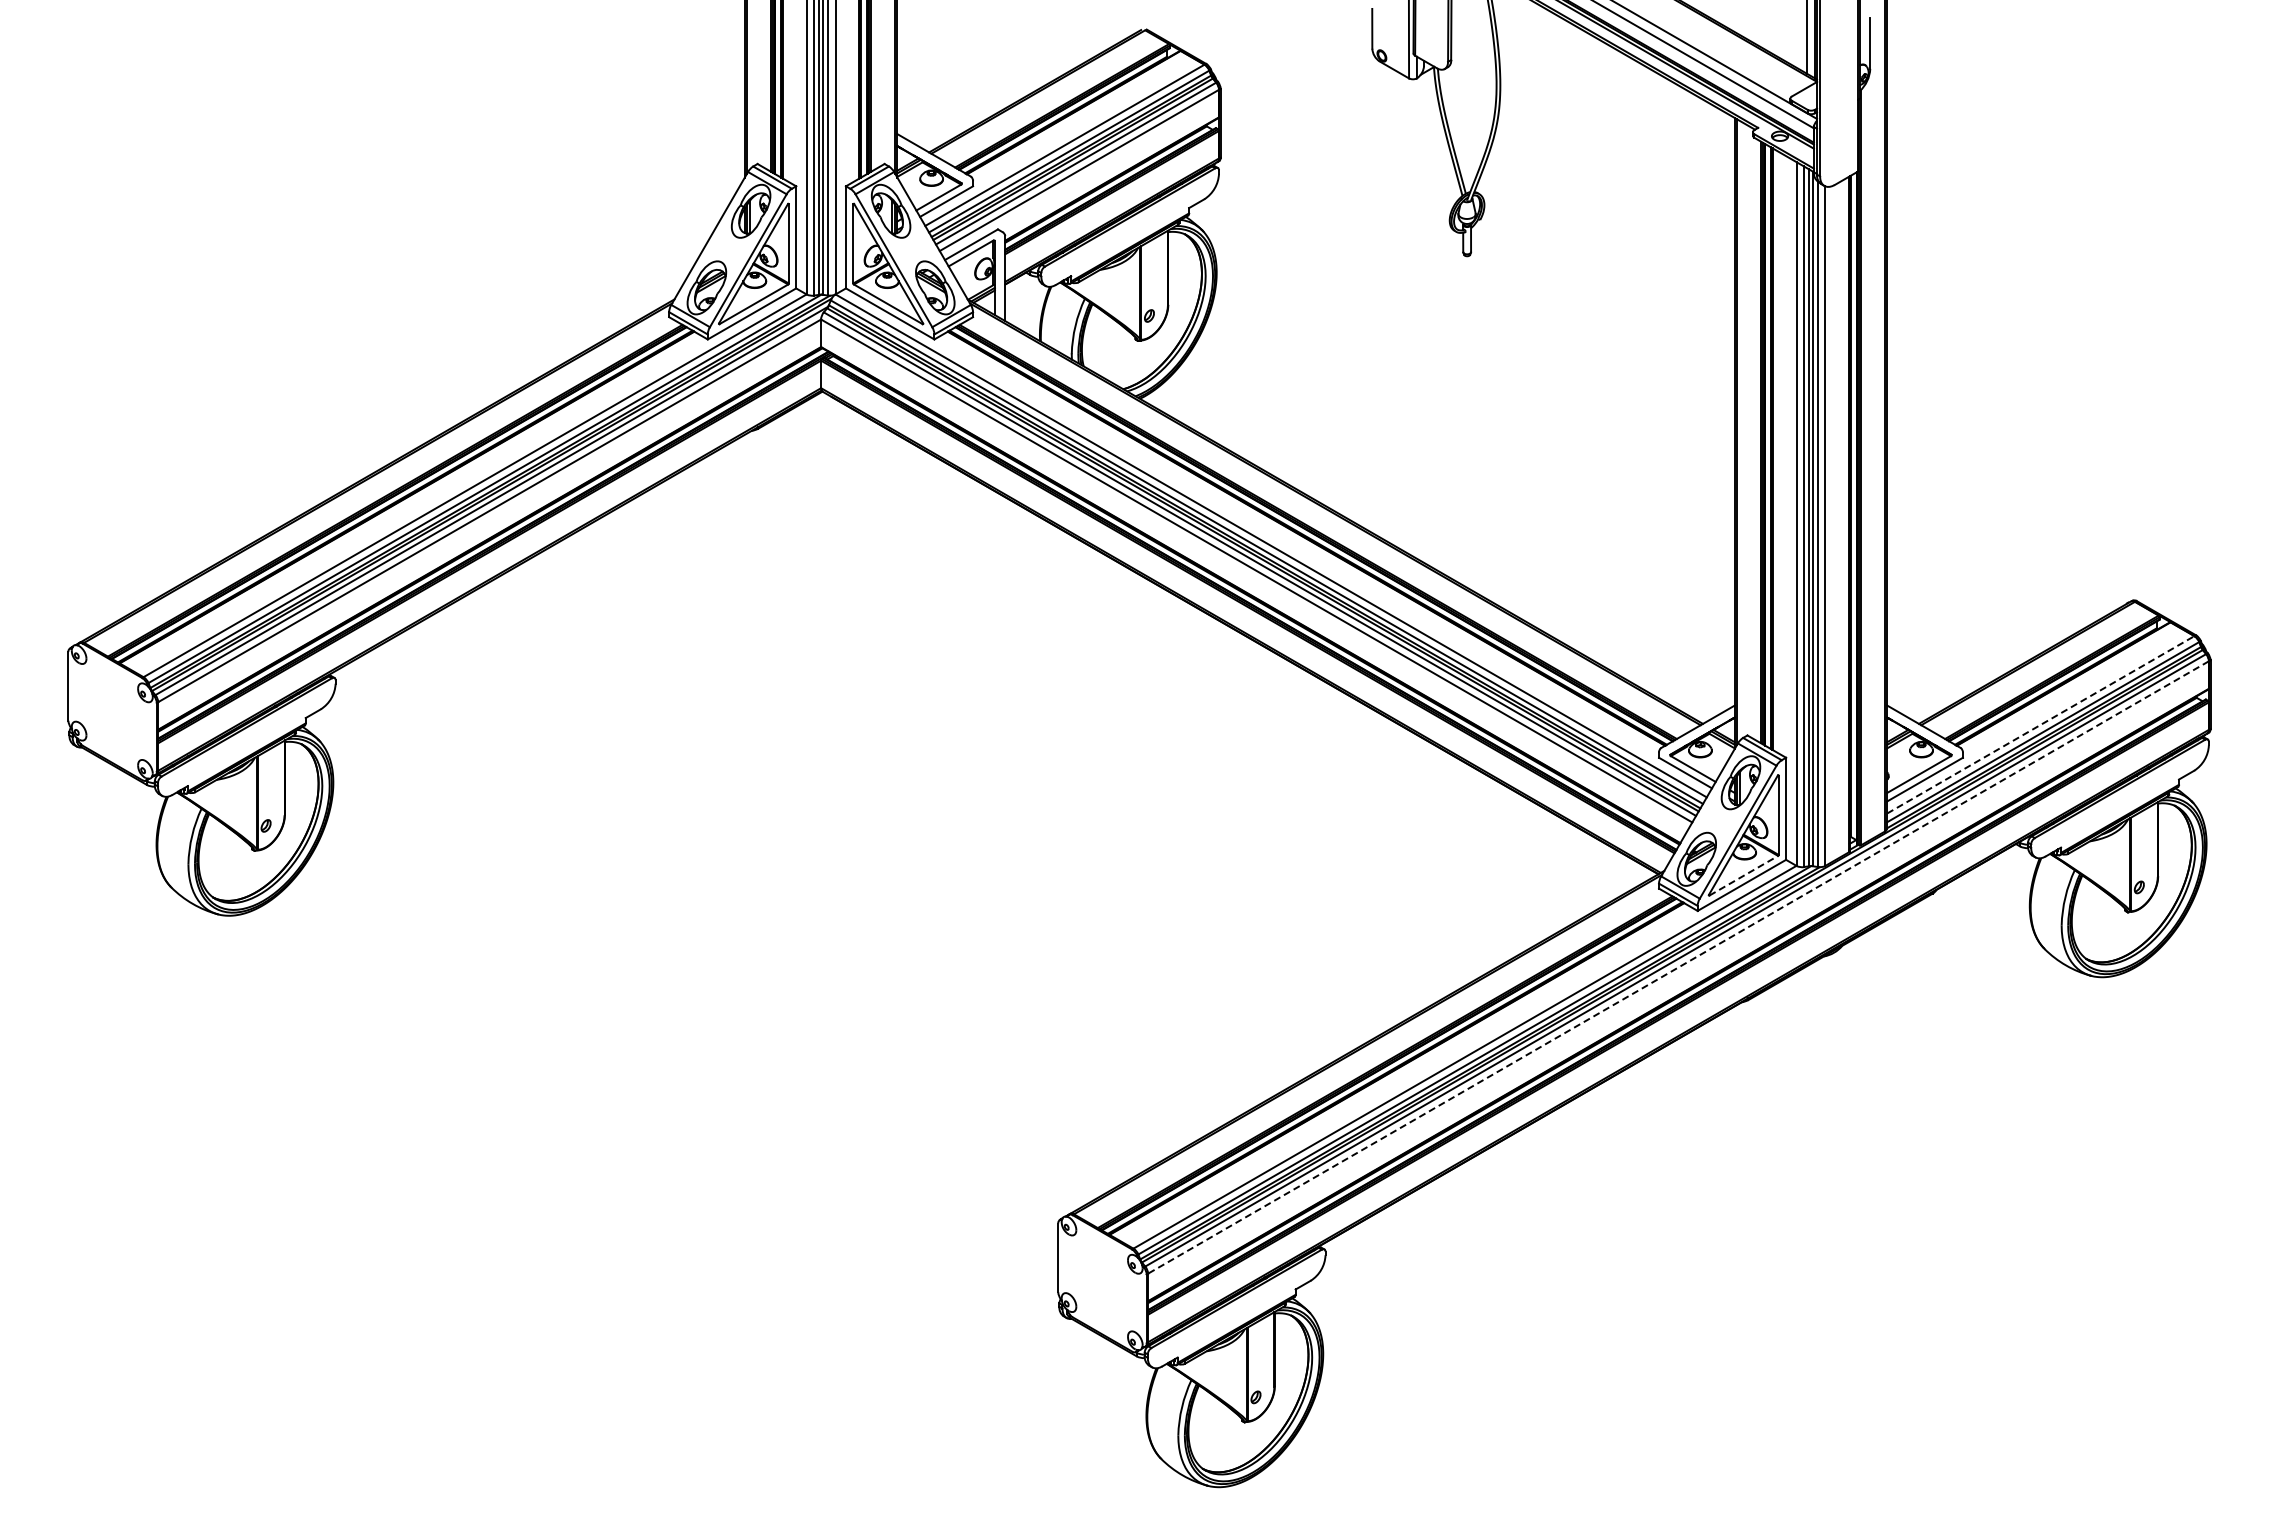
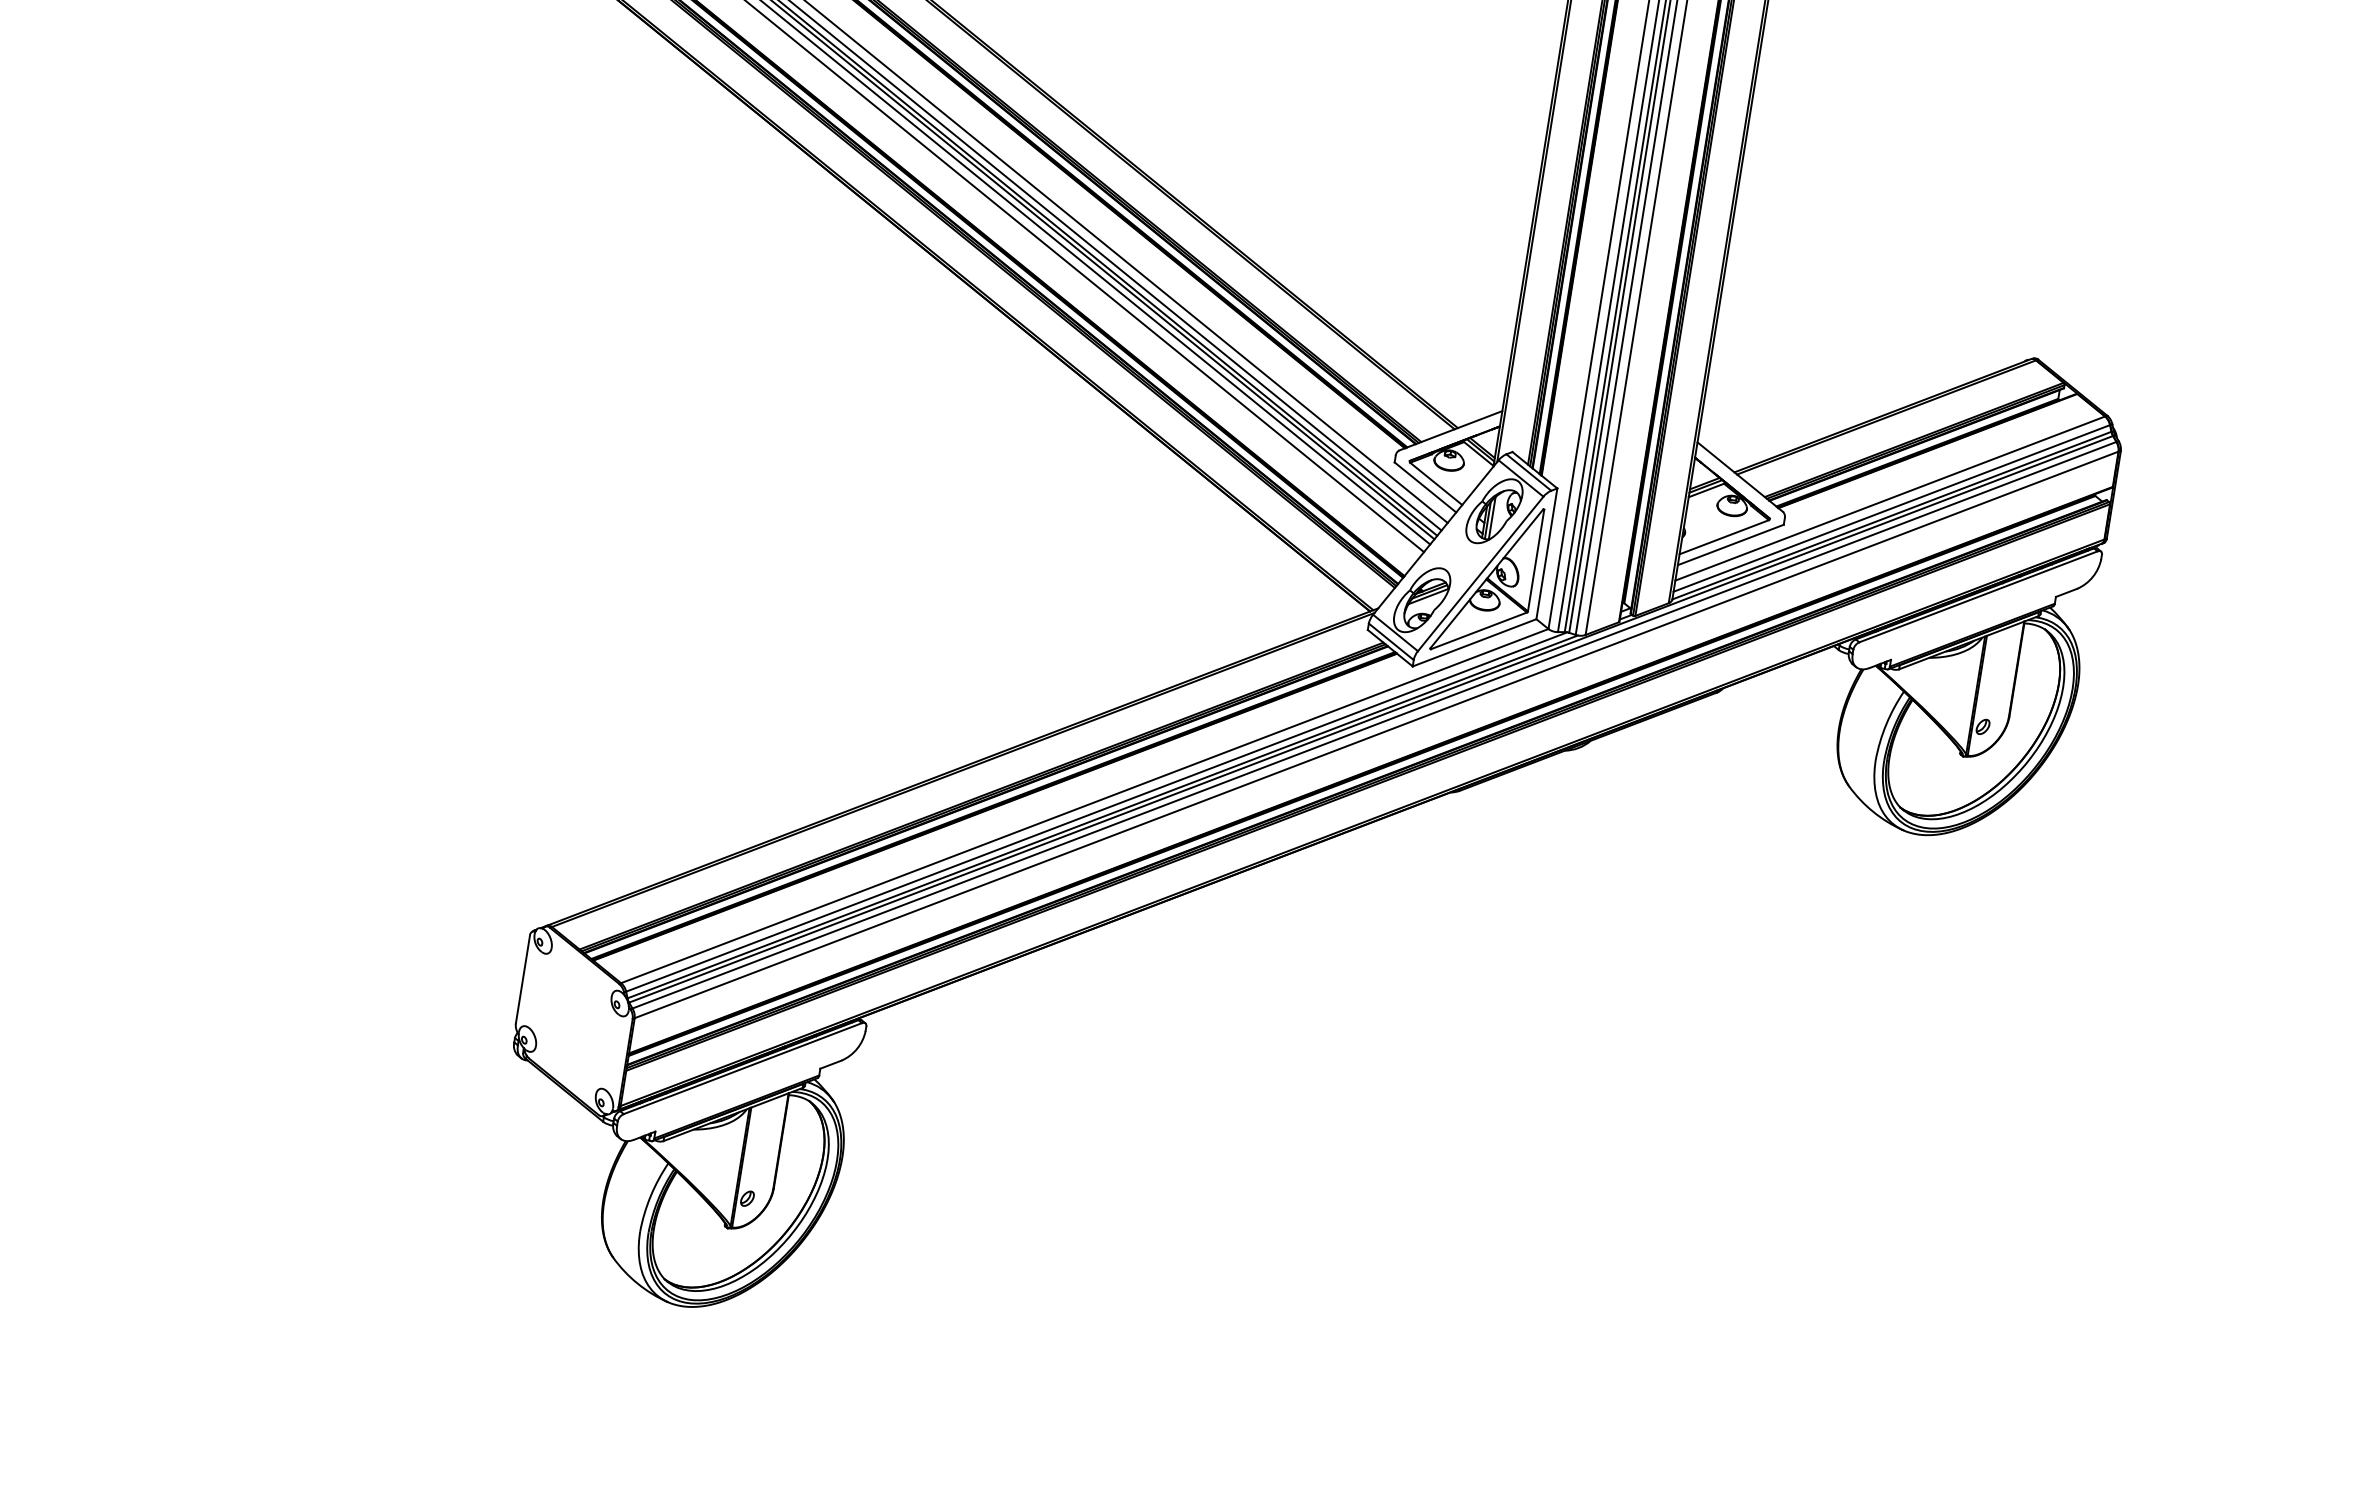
line: (2041, 724) -> (1891, 498), dashed -> solid
line: (1743, 875) -> (1478, 630), dashed -> solid
line: (1678, 967) -> (1376, 734), dashed -> solid

